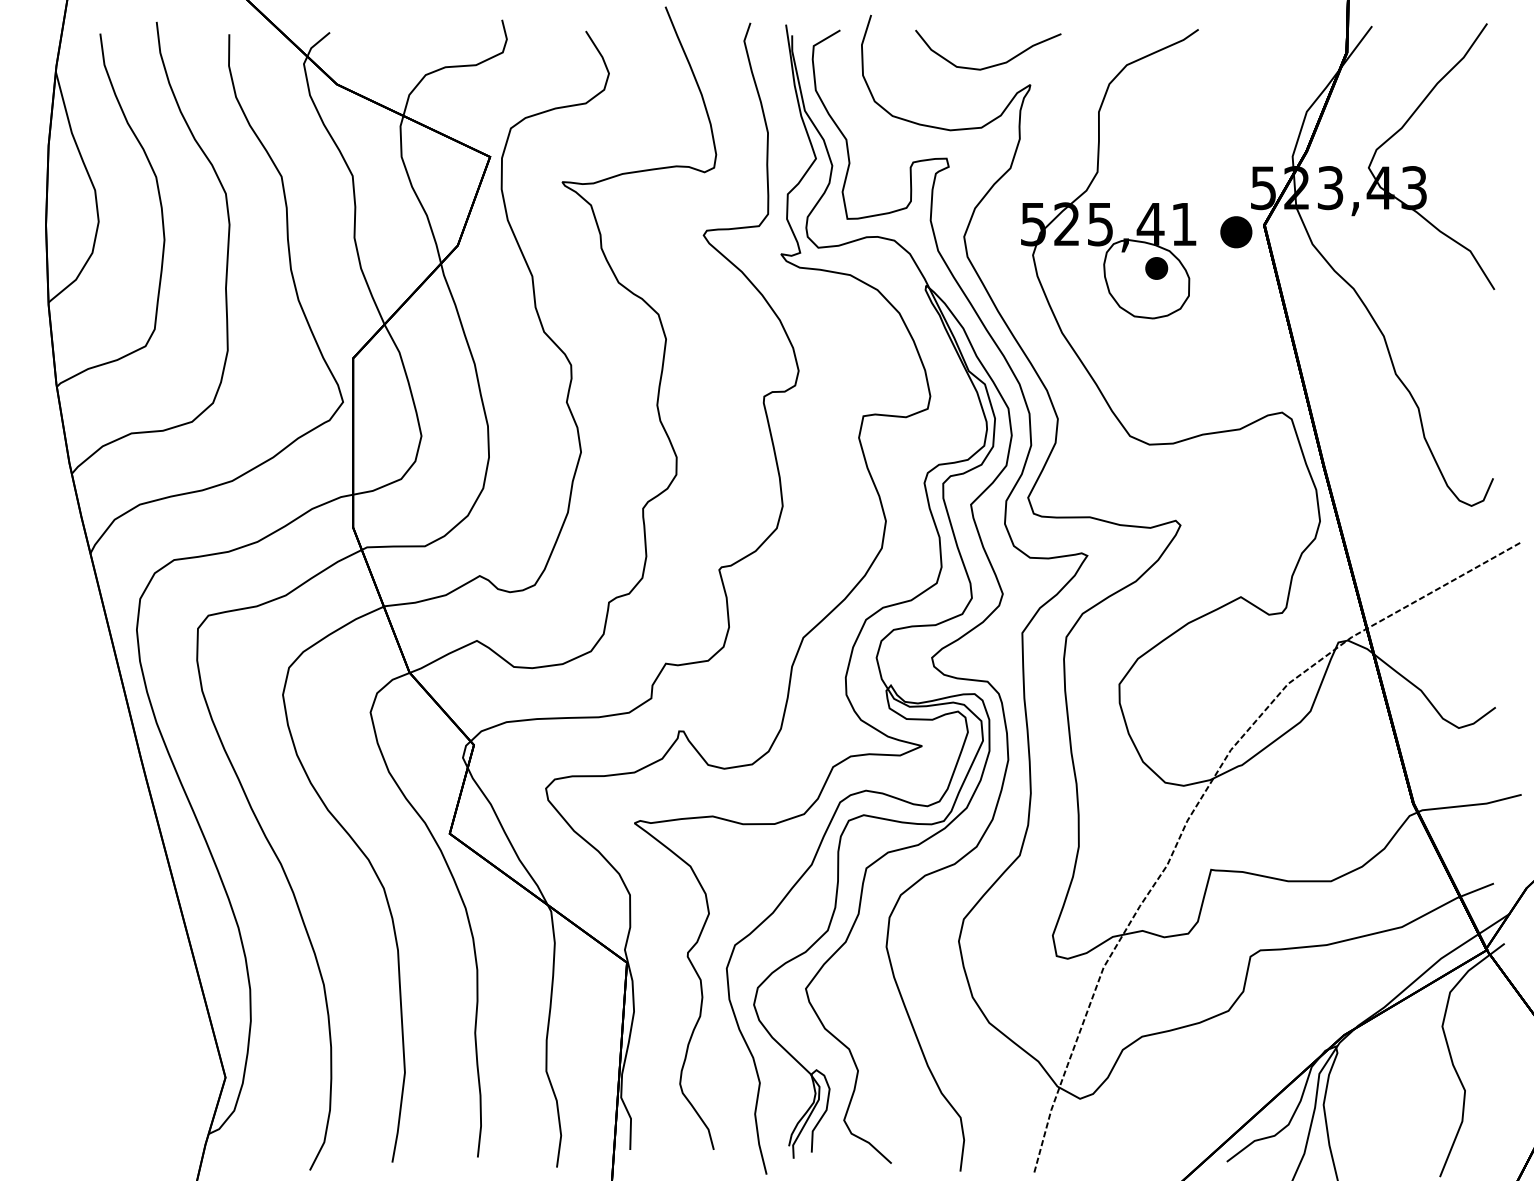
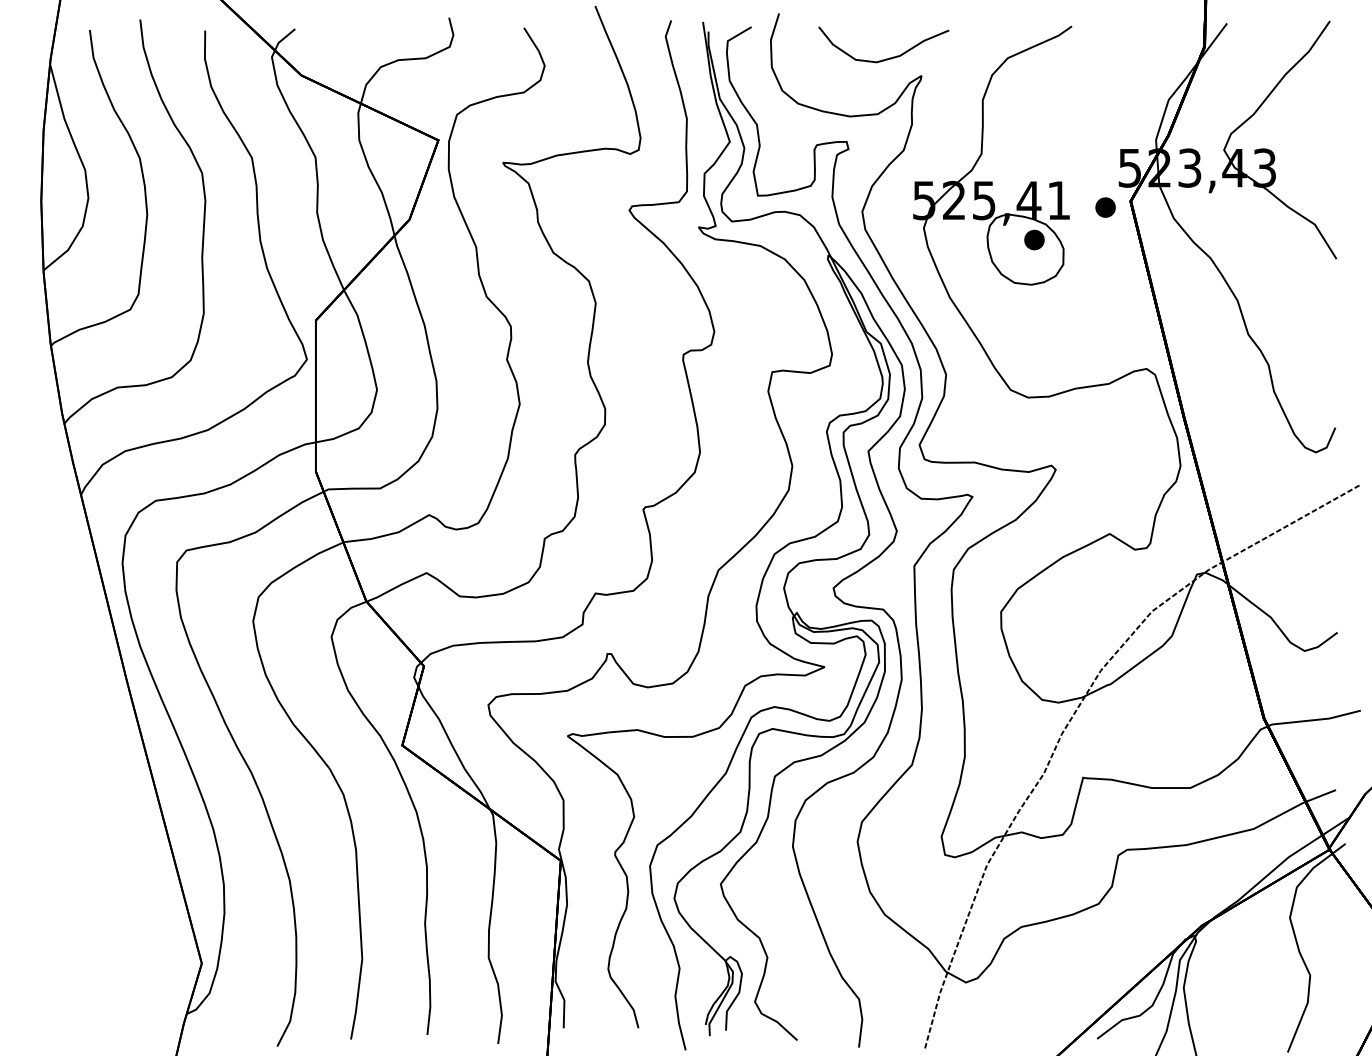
part: (1235, 231) -> (1104, 206), size x0.71

